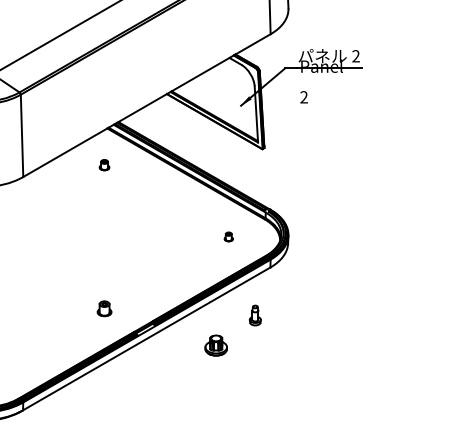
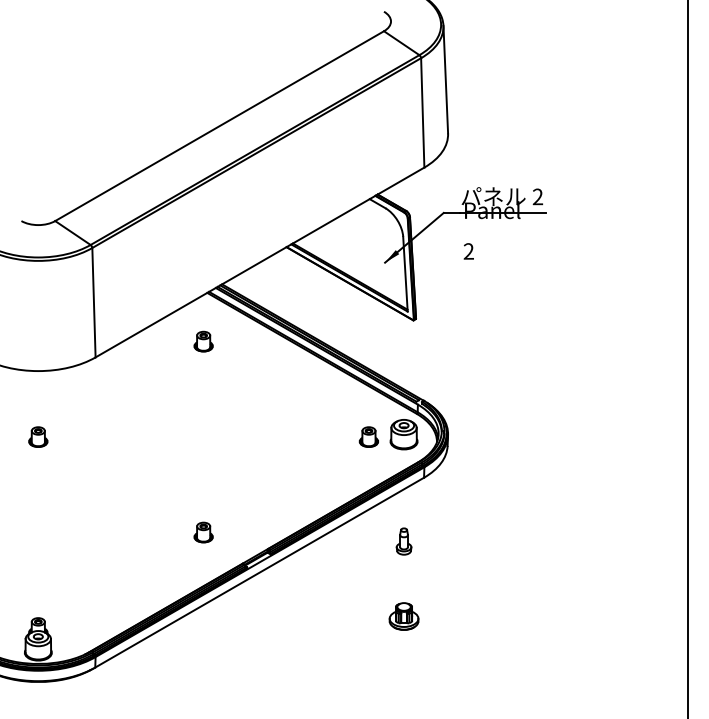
part: (104, 165) -> (203, 341), size x1.43
part: (254, 235) -> (403, 434), added
part: (228, 236) -> (368, 436), size x1.67
part: (215, 345) -> (403, 616), moved

